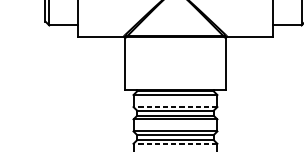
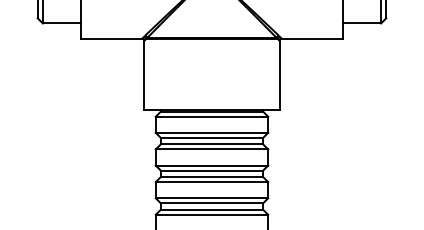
line: (175, 106) -> (211, 132), dashed -> solid
line: (175, 144) -> (211, 182), dashed -> solid

